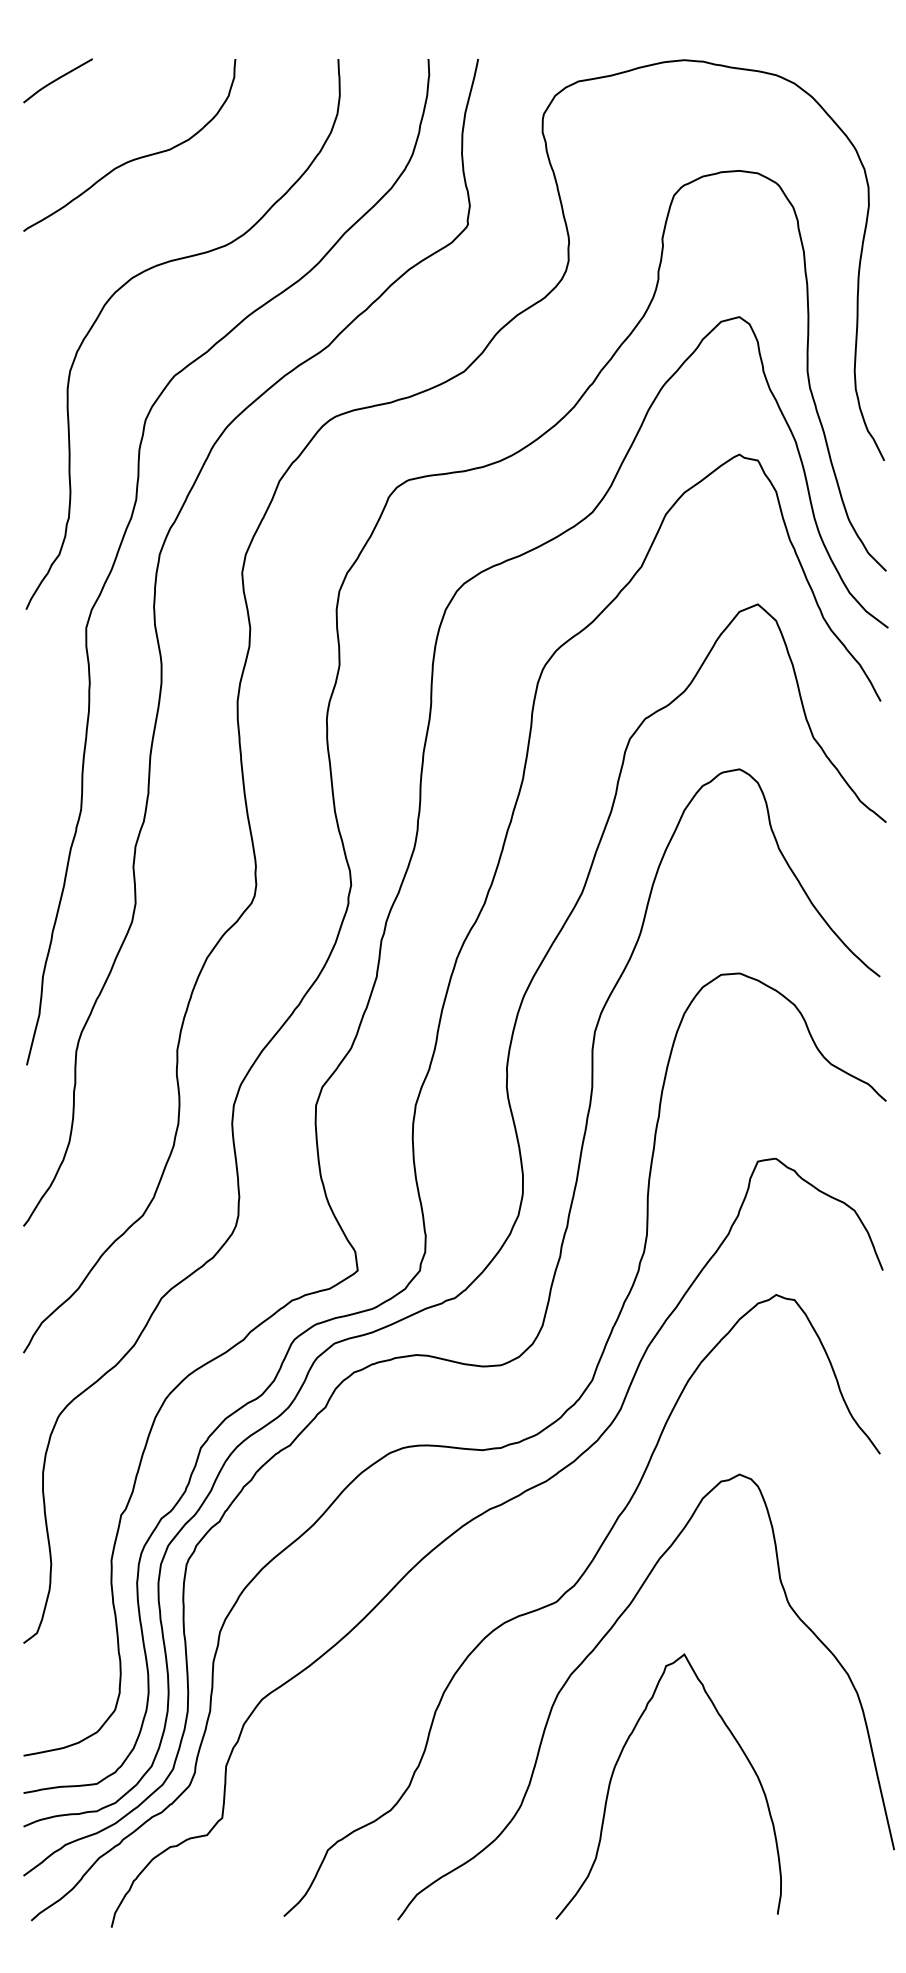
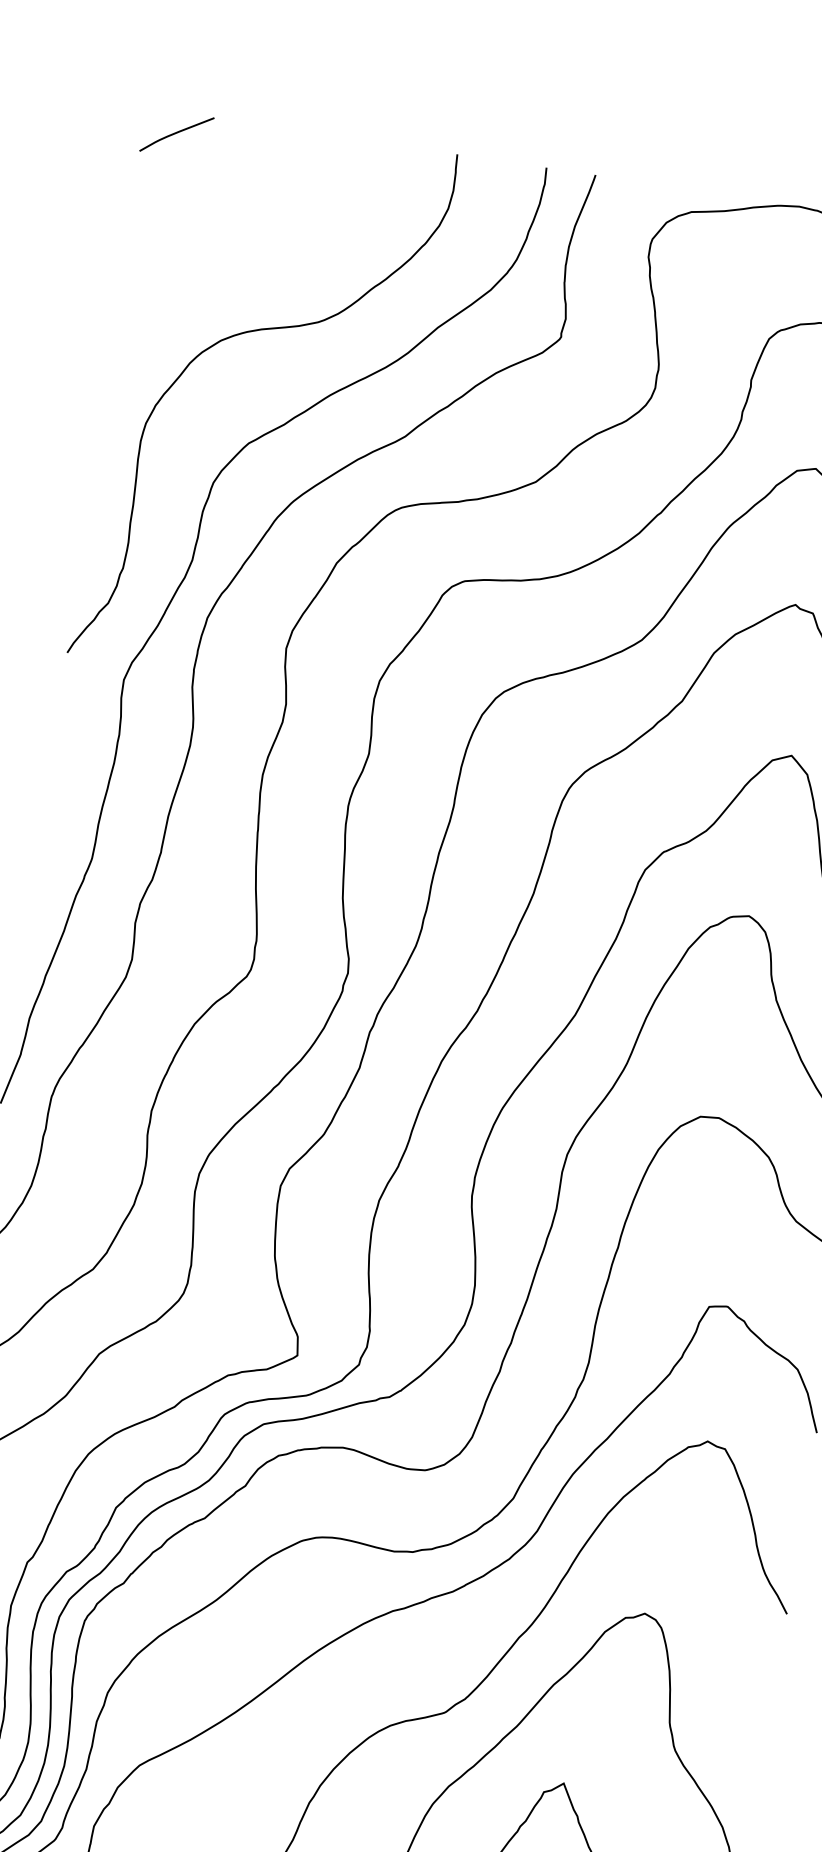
curve: (134, 158) -> (241, 222), removed

